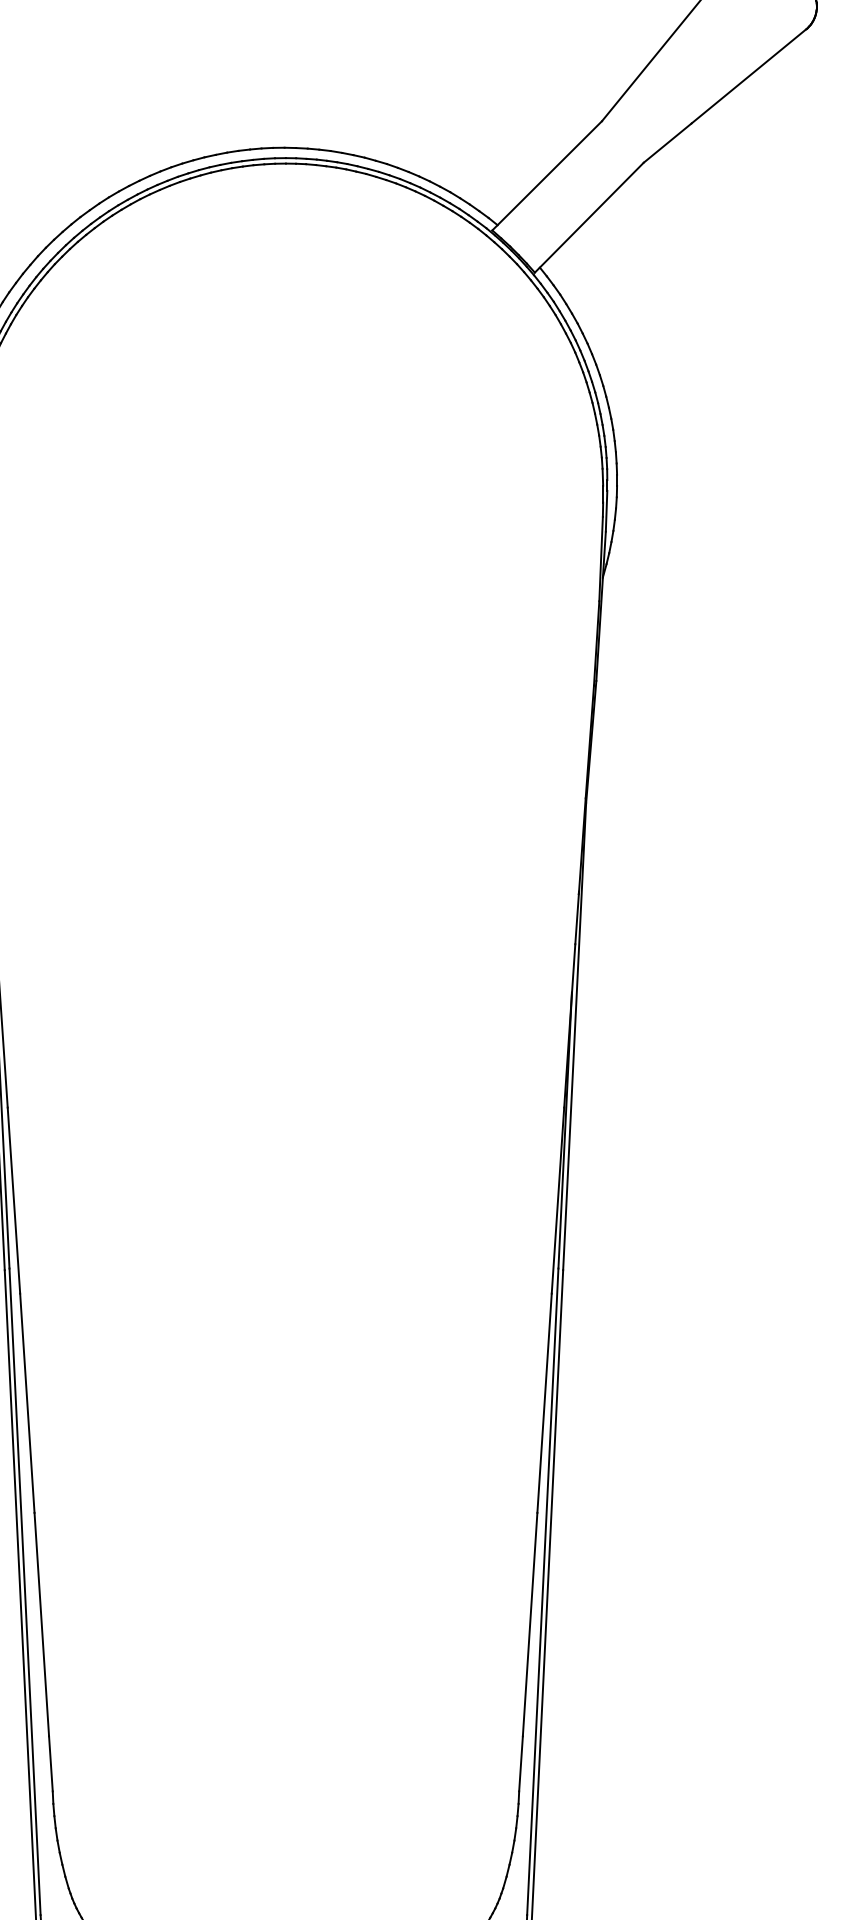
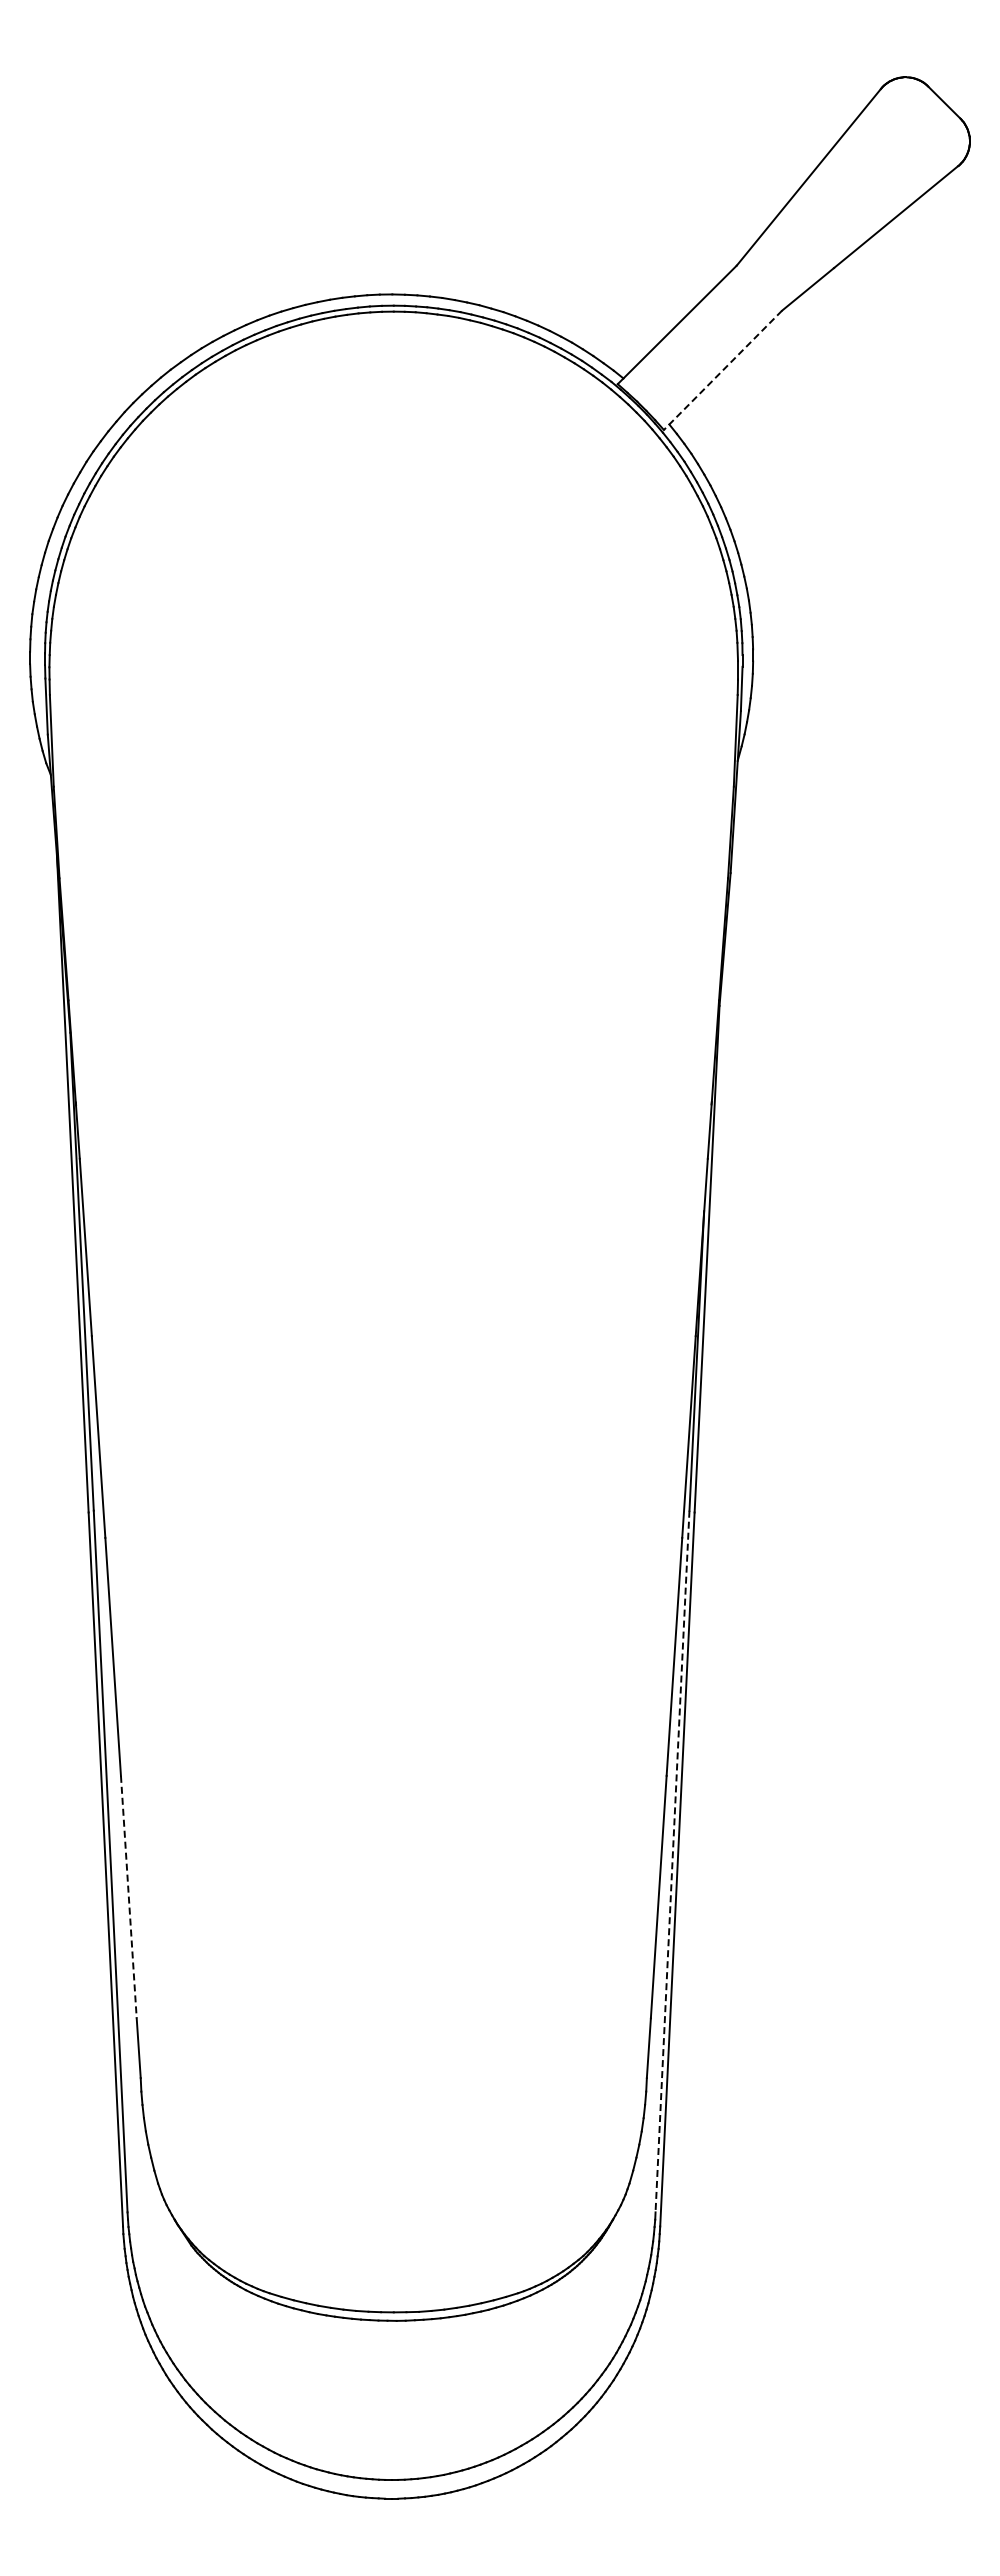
line: (588, 217) -> (722, 370), solid -> dashed
line: (542, 1592) -> (672, 1862), solid -> dashed
line: (41, 1624) -> (128, 1897), solid -> dashed

